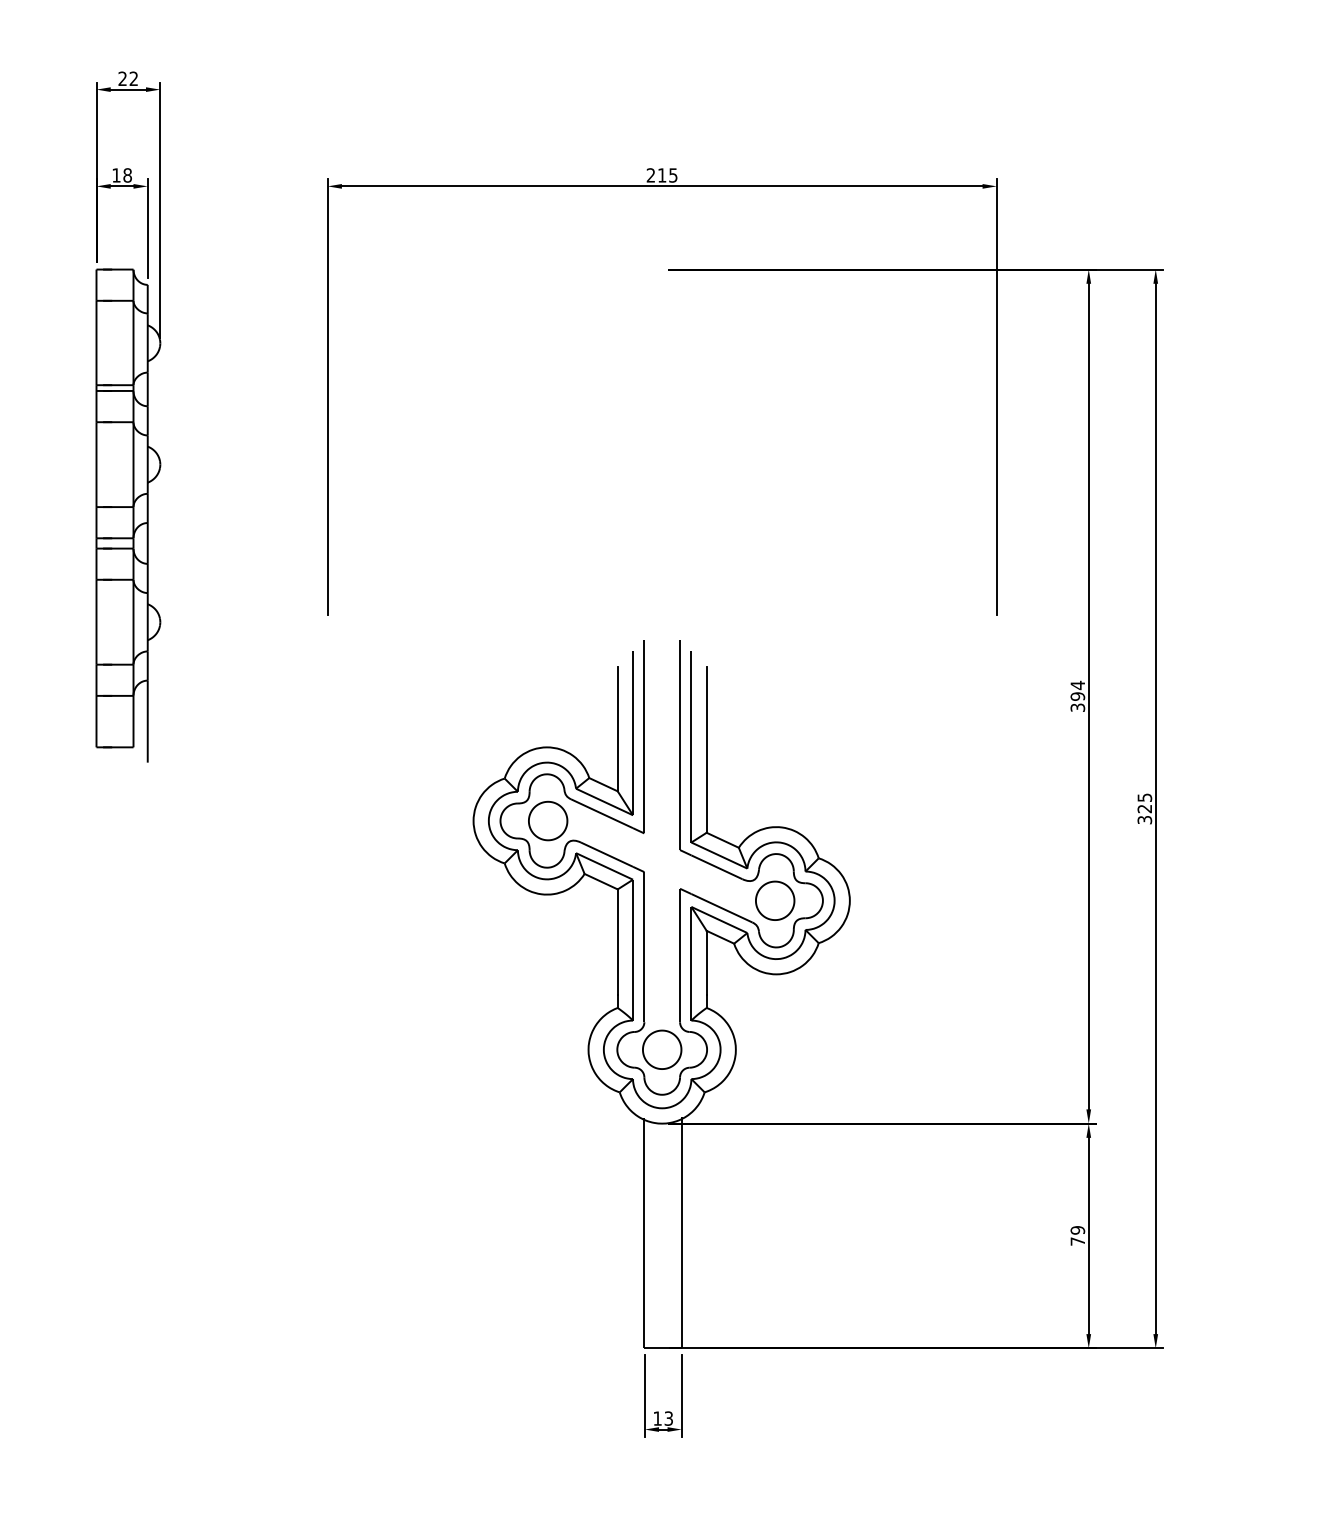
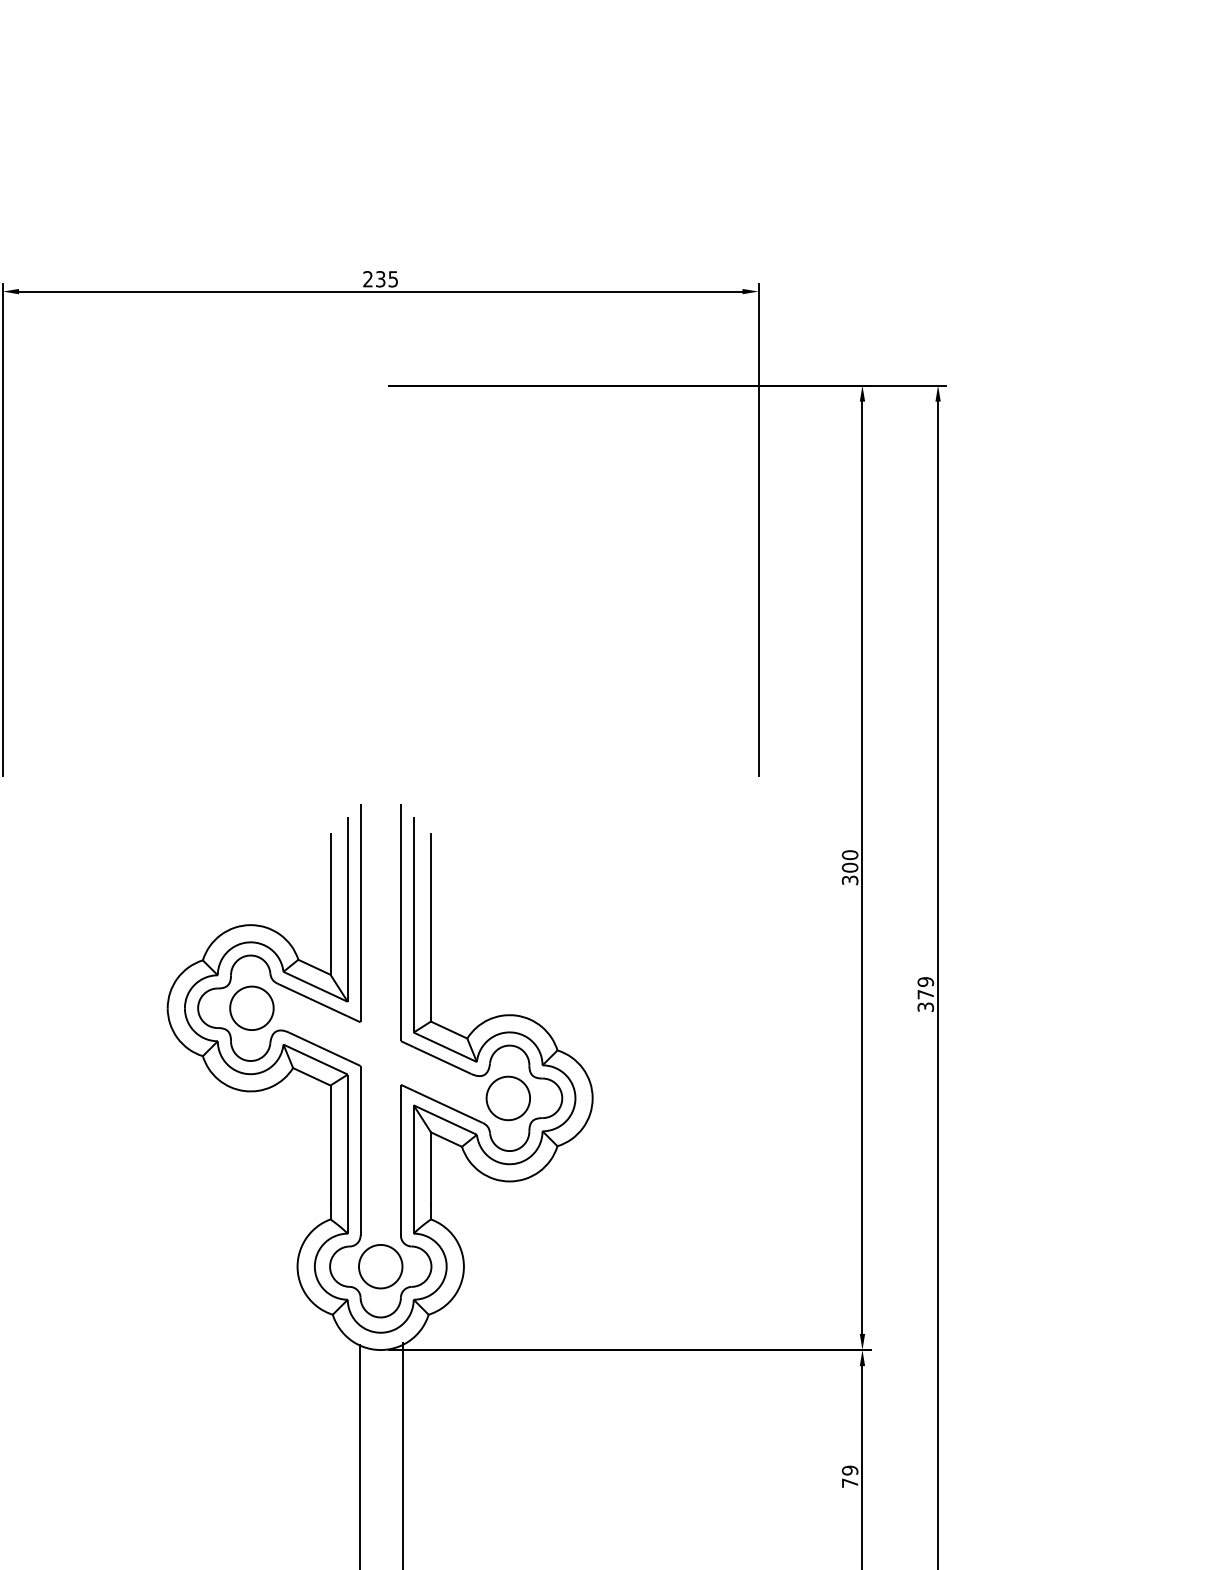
text: (662, 175) -> (381, 279), 215 -> 235
text: (1077, 690) -> (849, 860), 394 -> 300
text: (1144, 803) -> (925, 988), 325 -> 379

